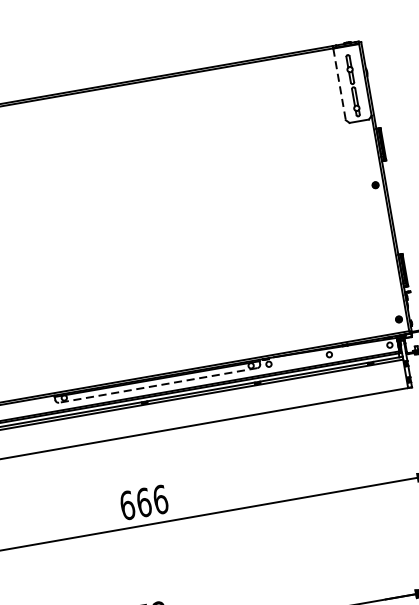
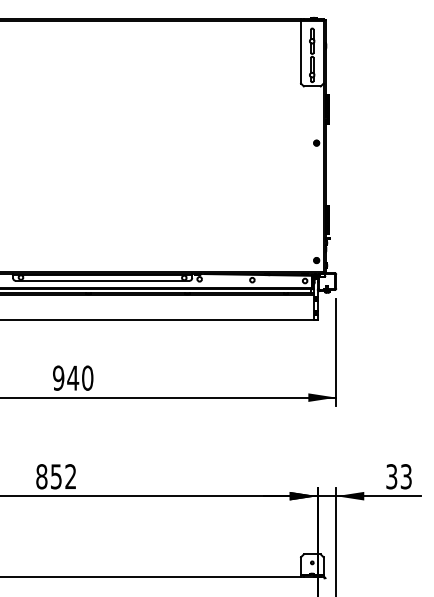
line: (340, 84) -> (301, 52), dashed -> solid
line: (158, 385) -> (102, 280), dashed -> solid
text: (144, 501) -> (73, 377), 666 -> 940

